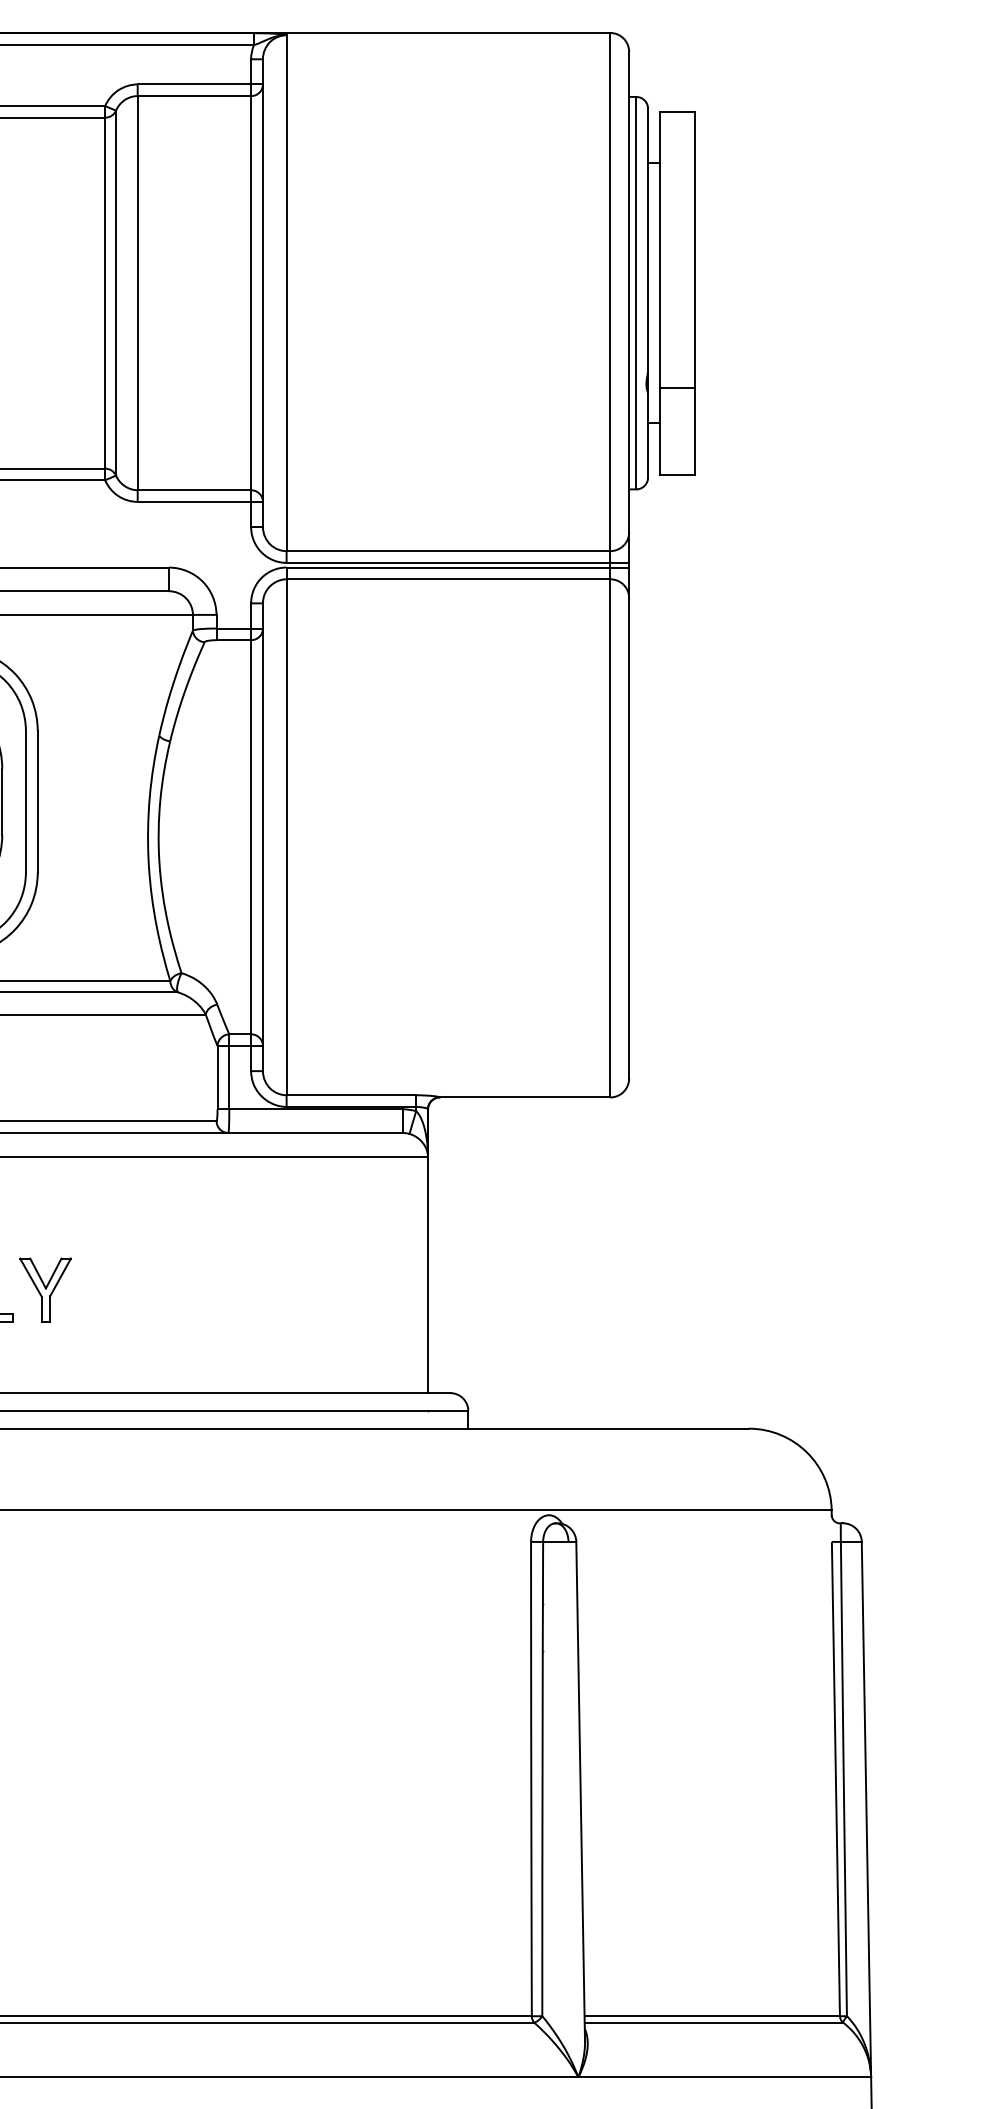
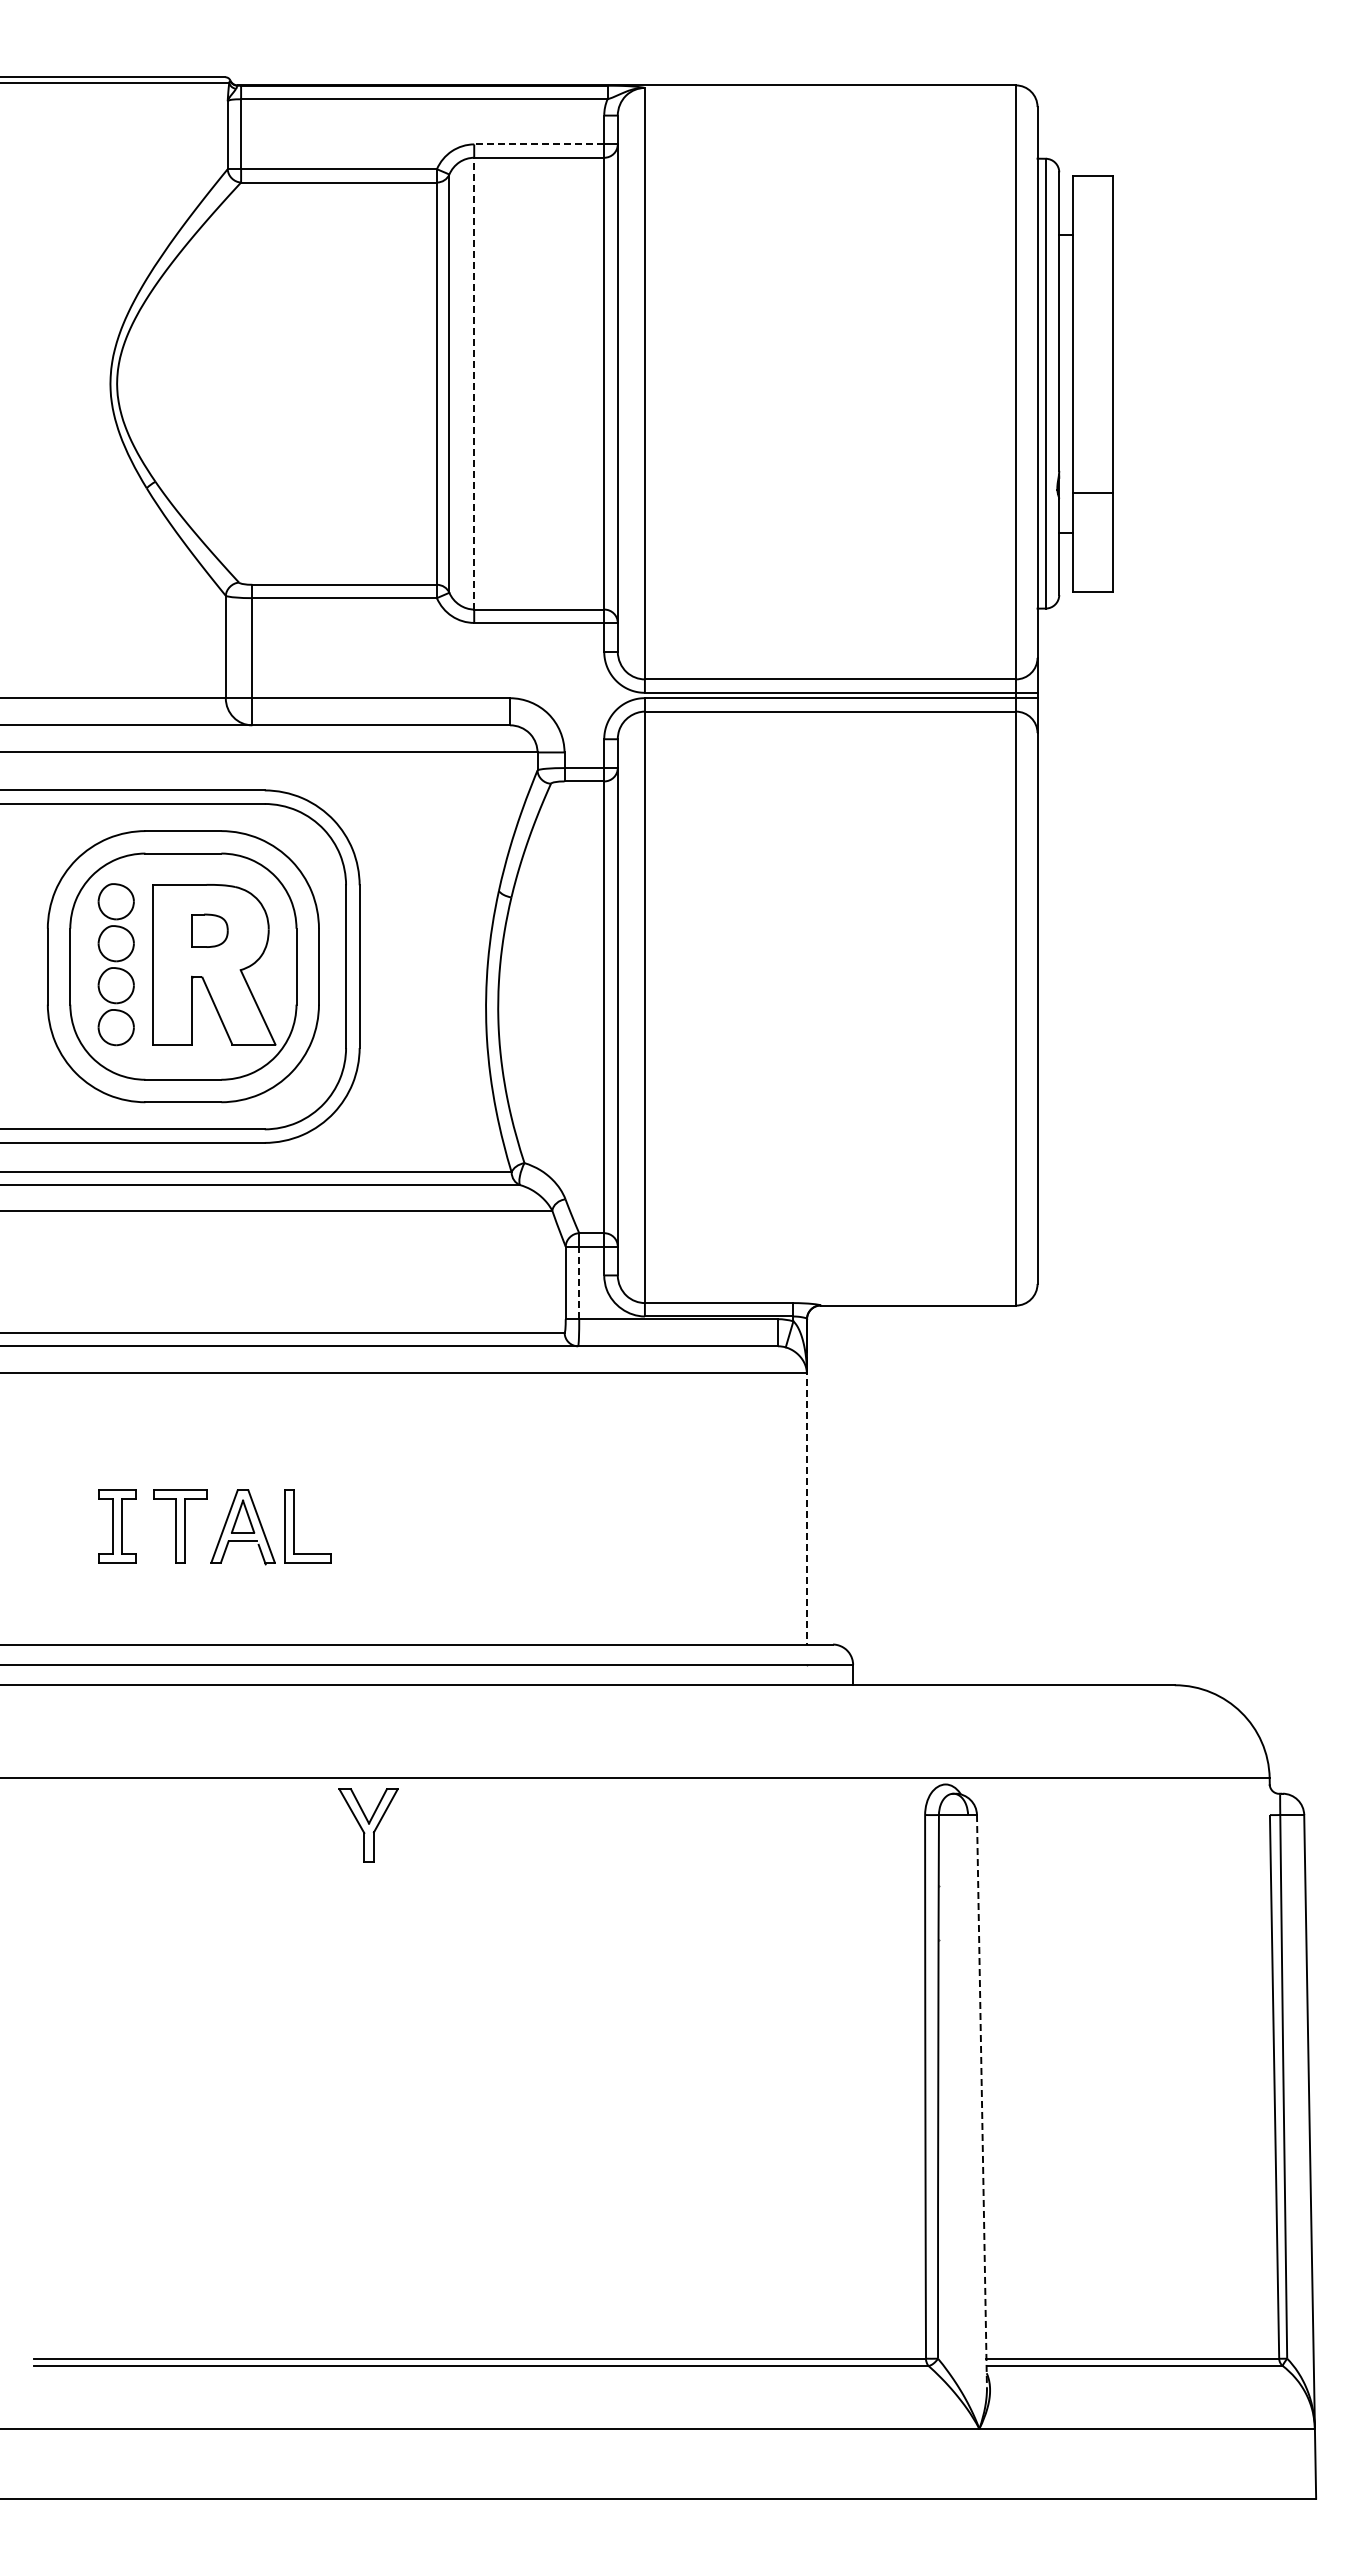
line: (193, 84) -> (538, 144), solid -> dashed
line: (137, 293) -> (474, 383), solid -> dashed
line: (229, 1077) -> (579, 1282), solid -> dashed
line: (428, 1263) -> (807, 1495), solid -> dashed
part: (45, 1290) -> (368, 1825), moved
line: (580, 1791) -> (981, 2101), solid -> dashed

